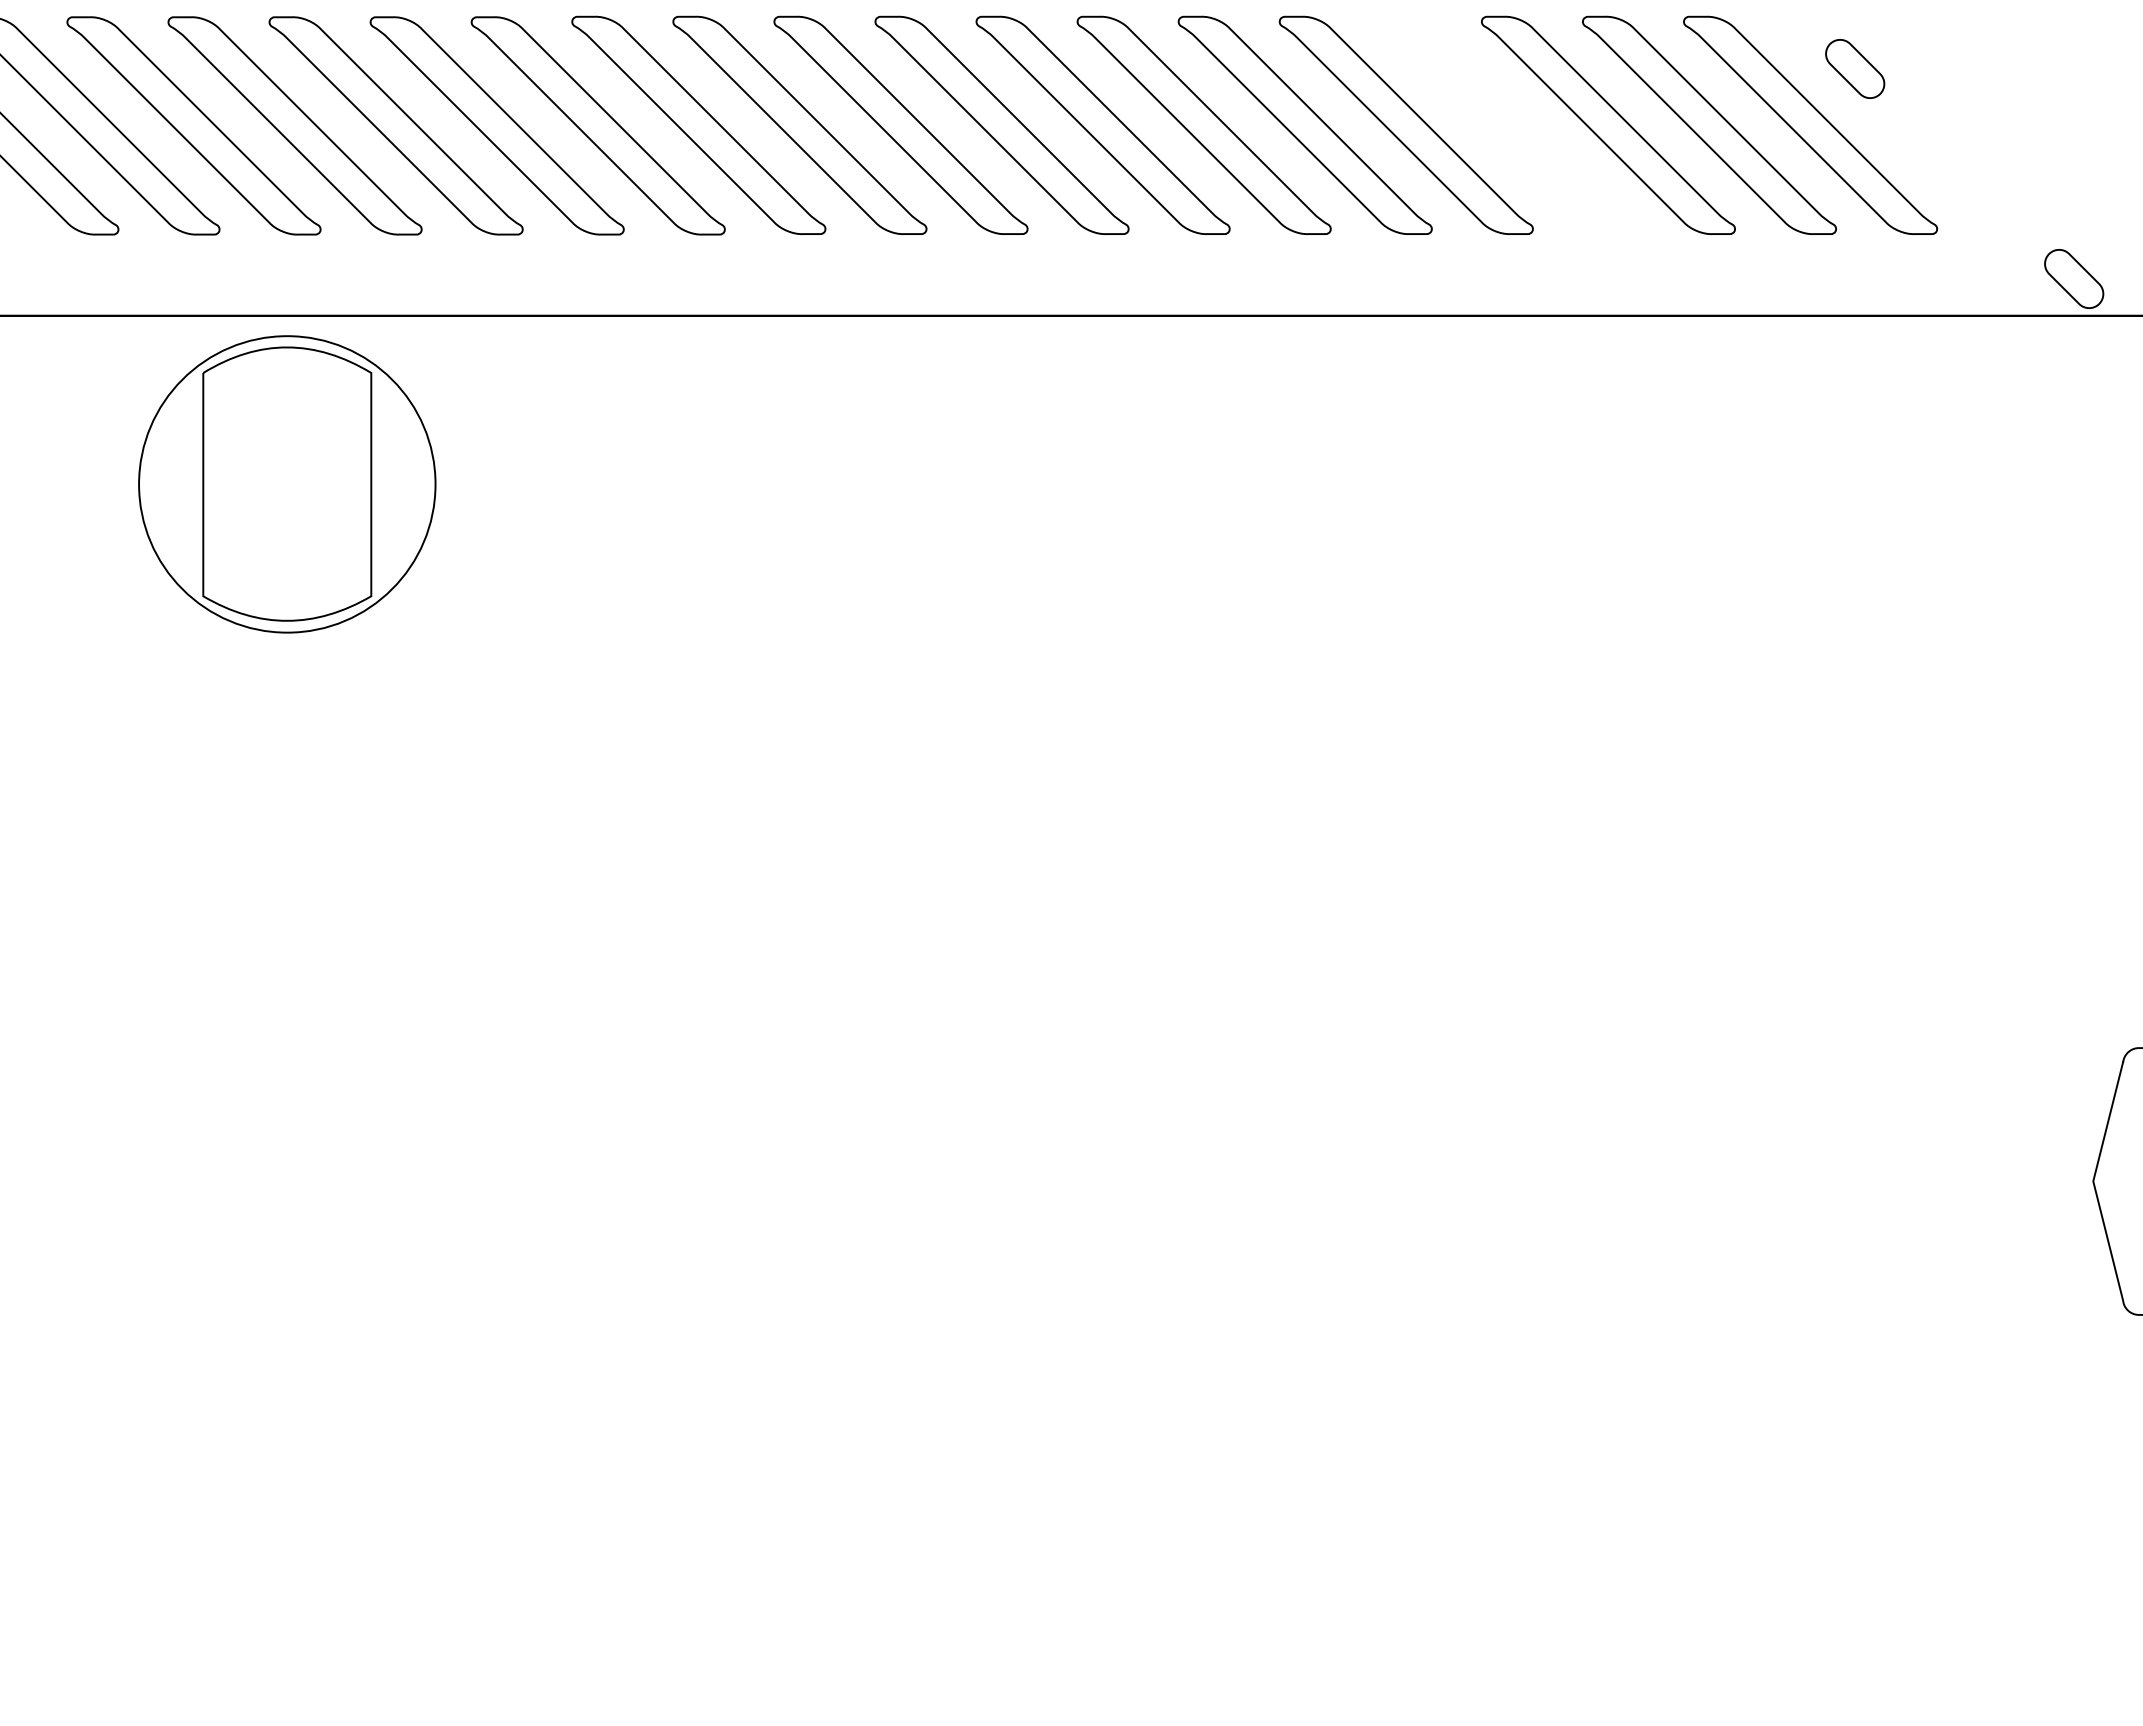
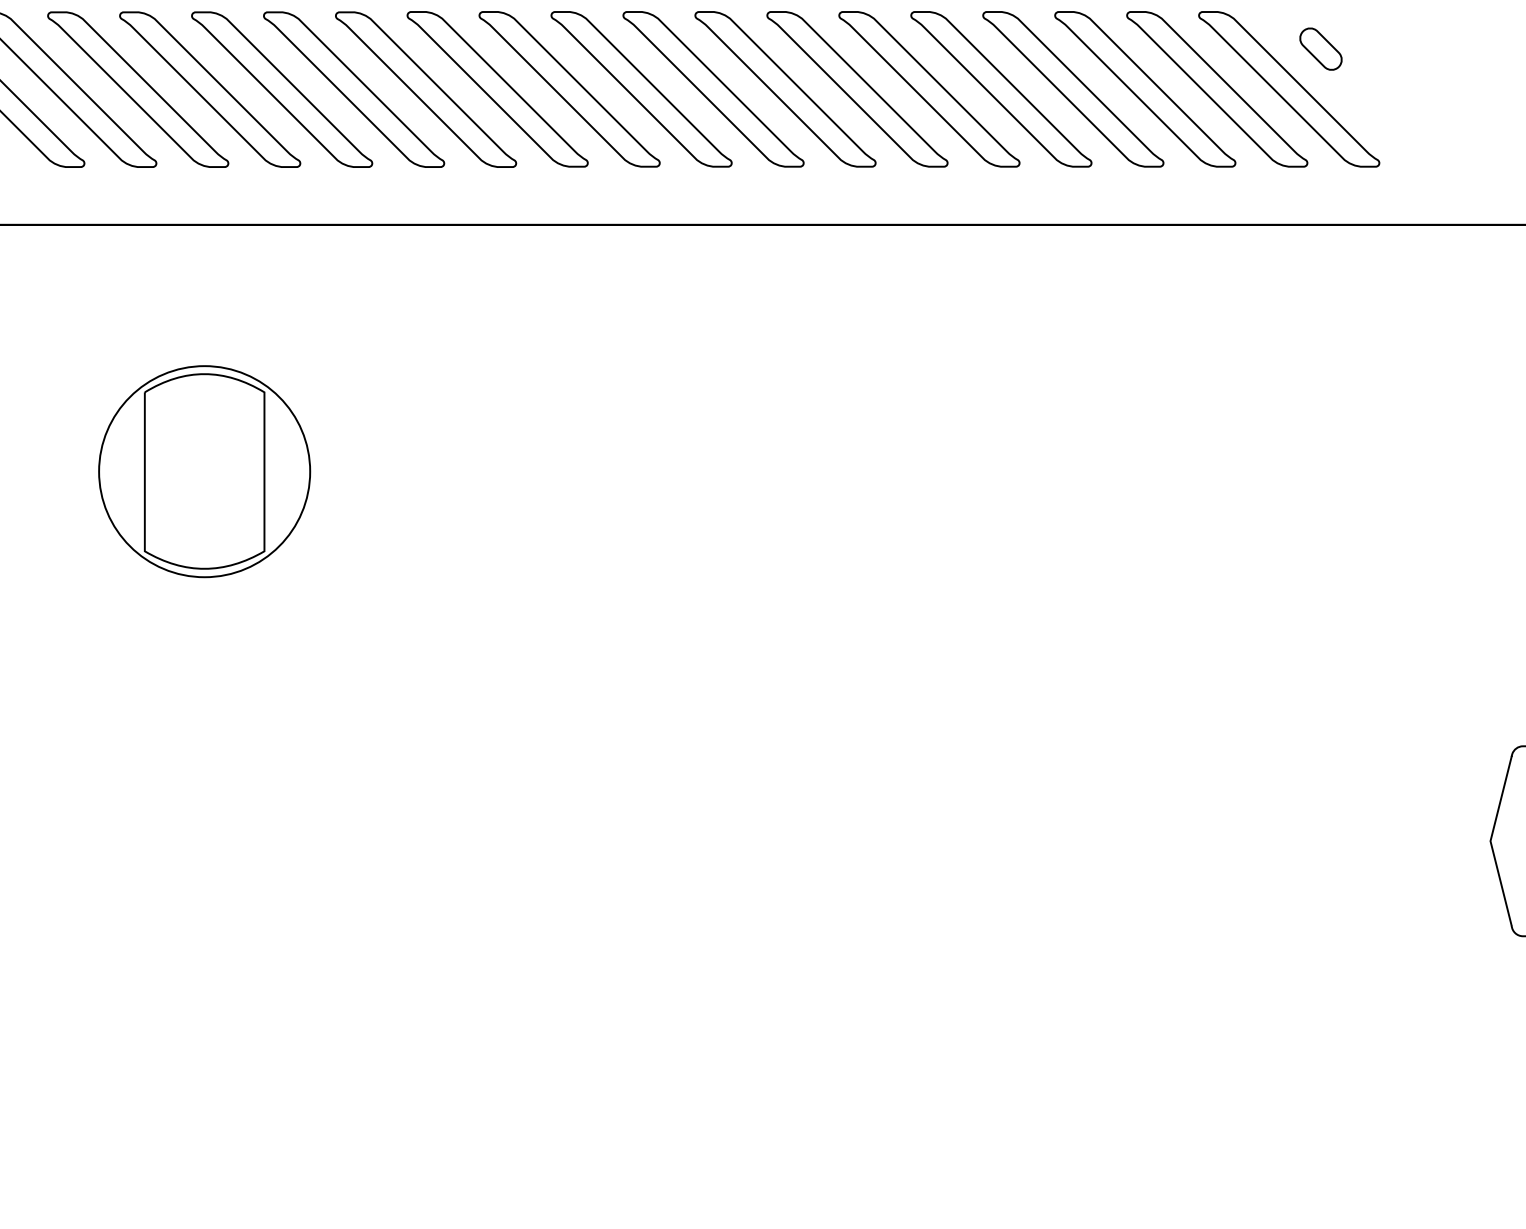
part: (1506, 124) -> (1072, 88), added
part: (2074, 278) -> (1477, 198), removed
part: (287, 484) -> (204, 471), moved

